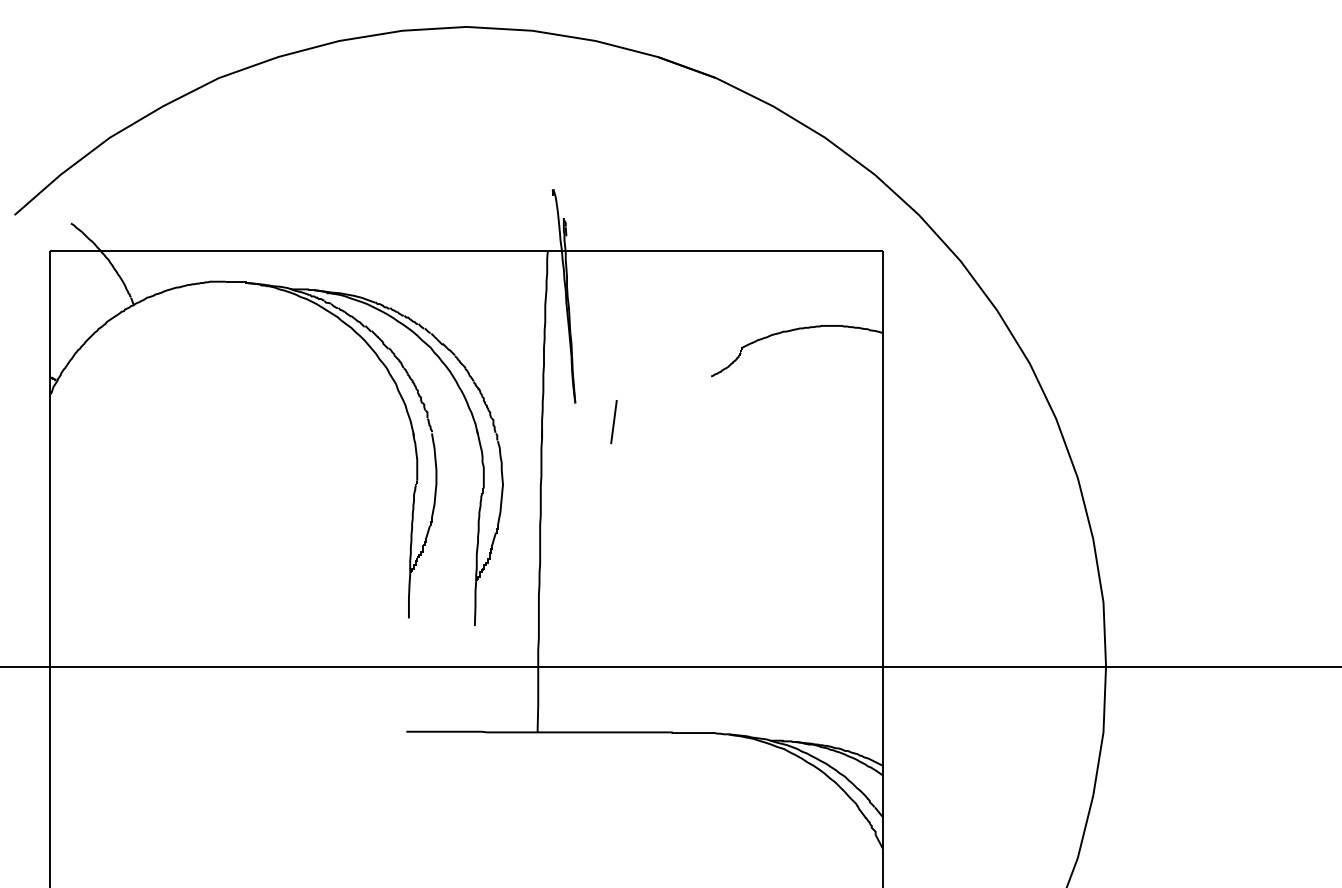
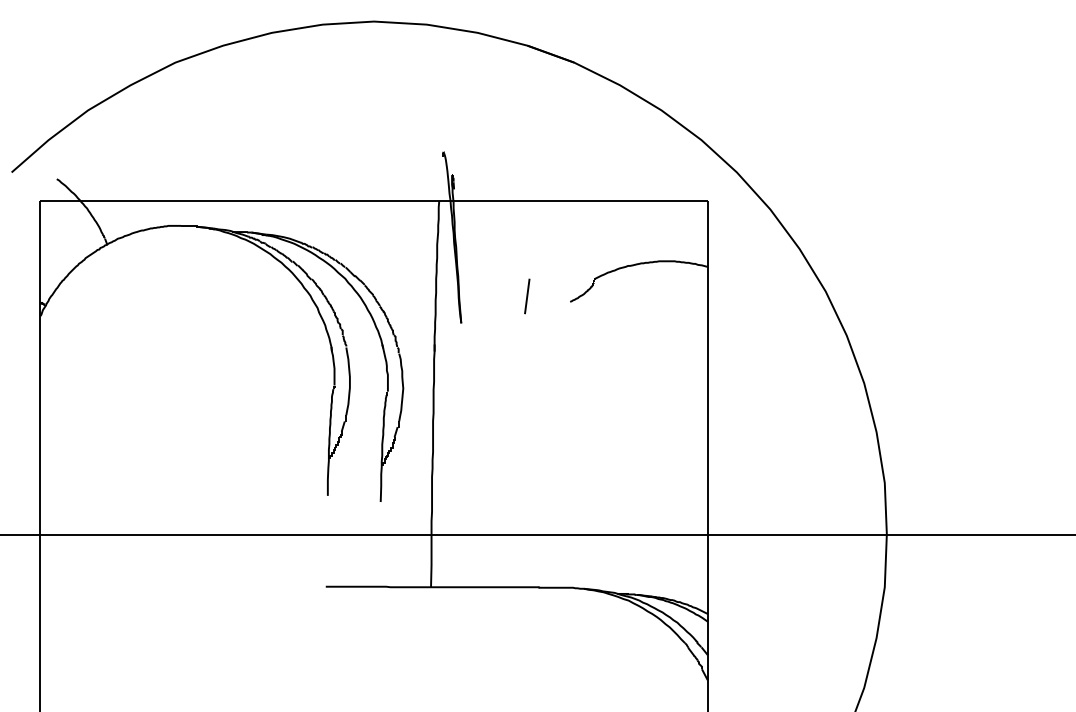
line: (614, 422) -> (527, 296), moved

